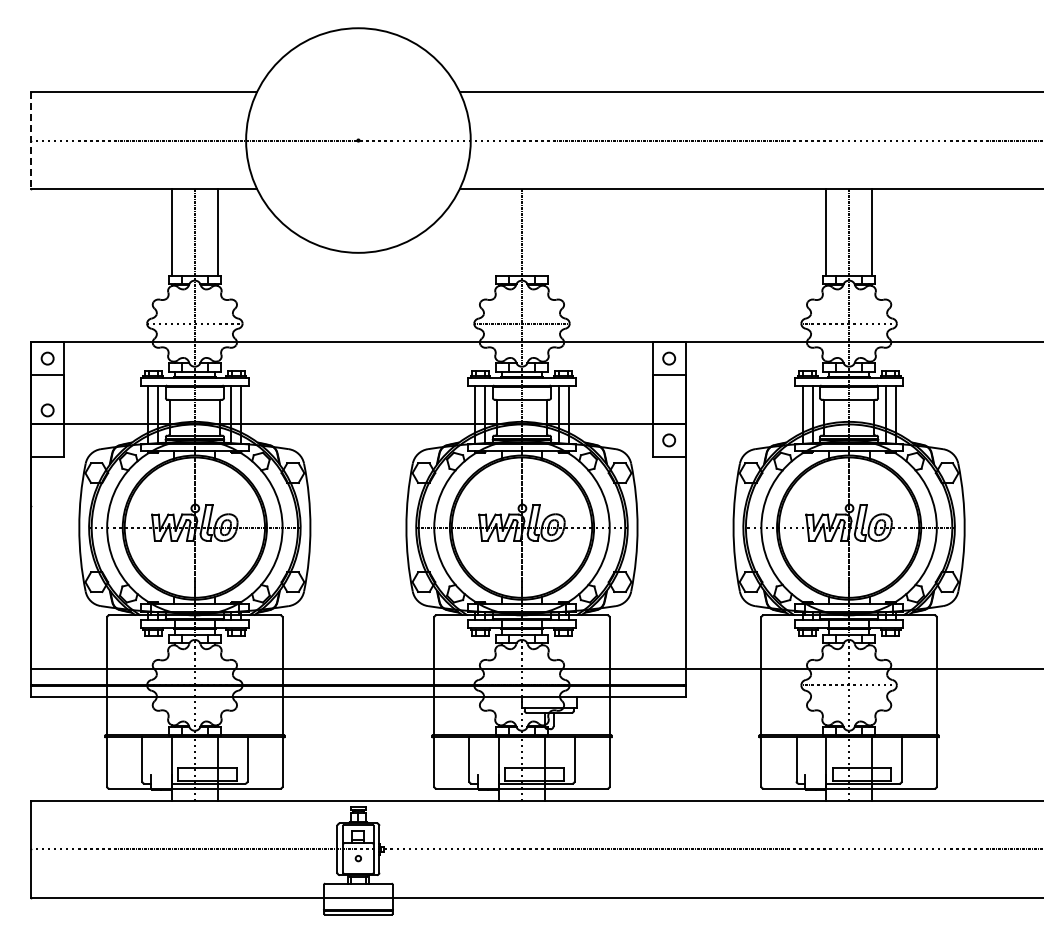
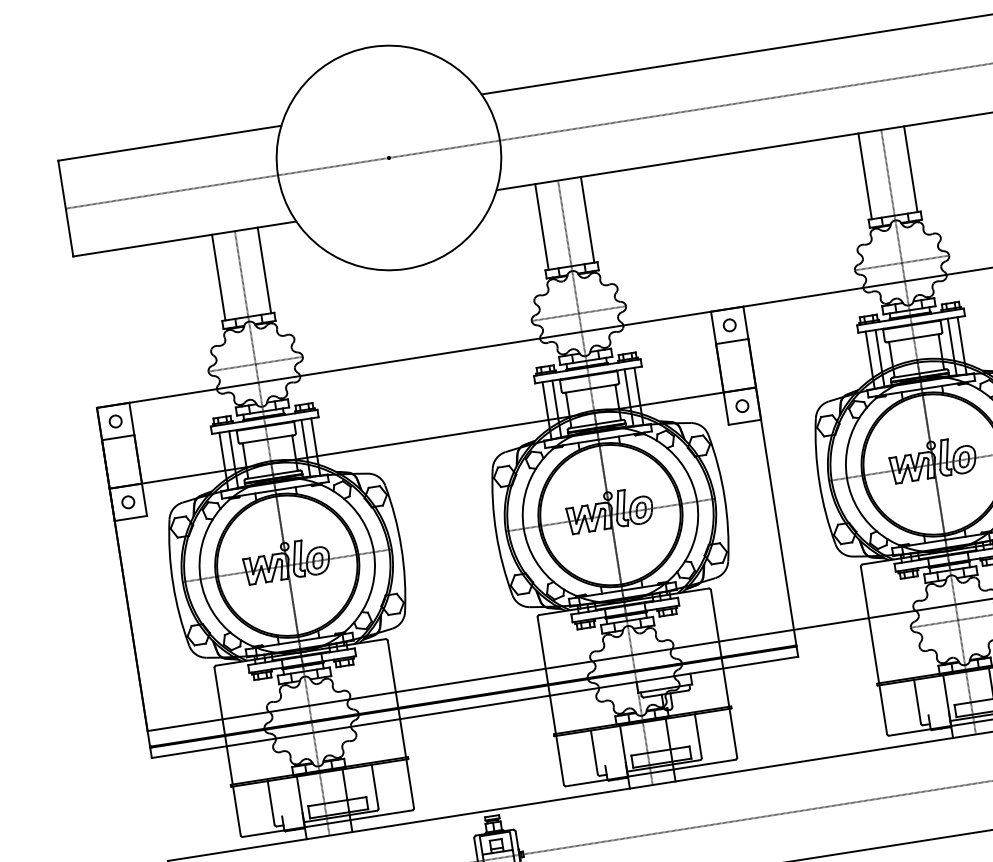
line: (31, 141) -> (66, 209), dashed -> solid
line: (498, 232) -> (541, 227), added
line: (545, 232) -> (588, 219), added
circle: (47, 410) -> (128, 502), moved

